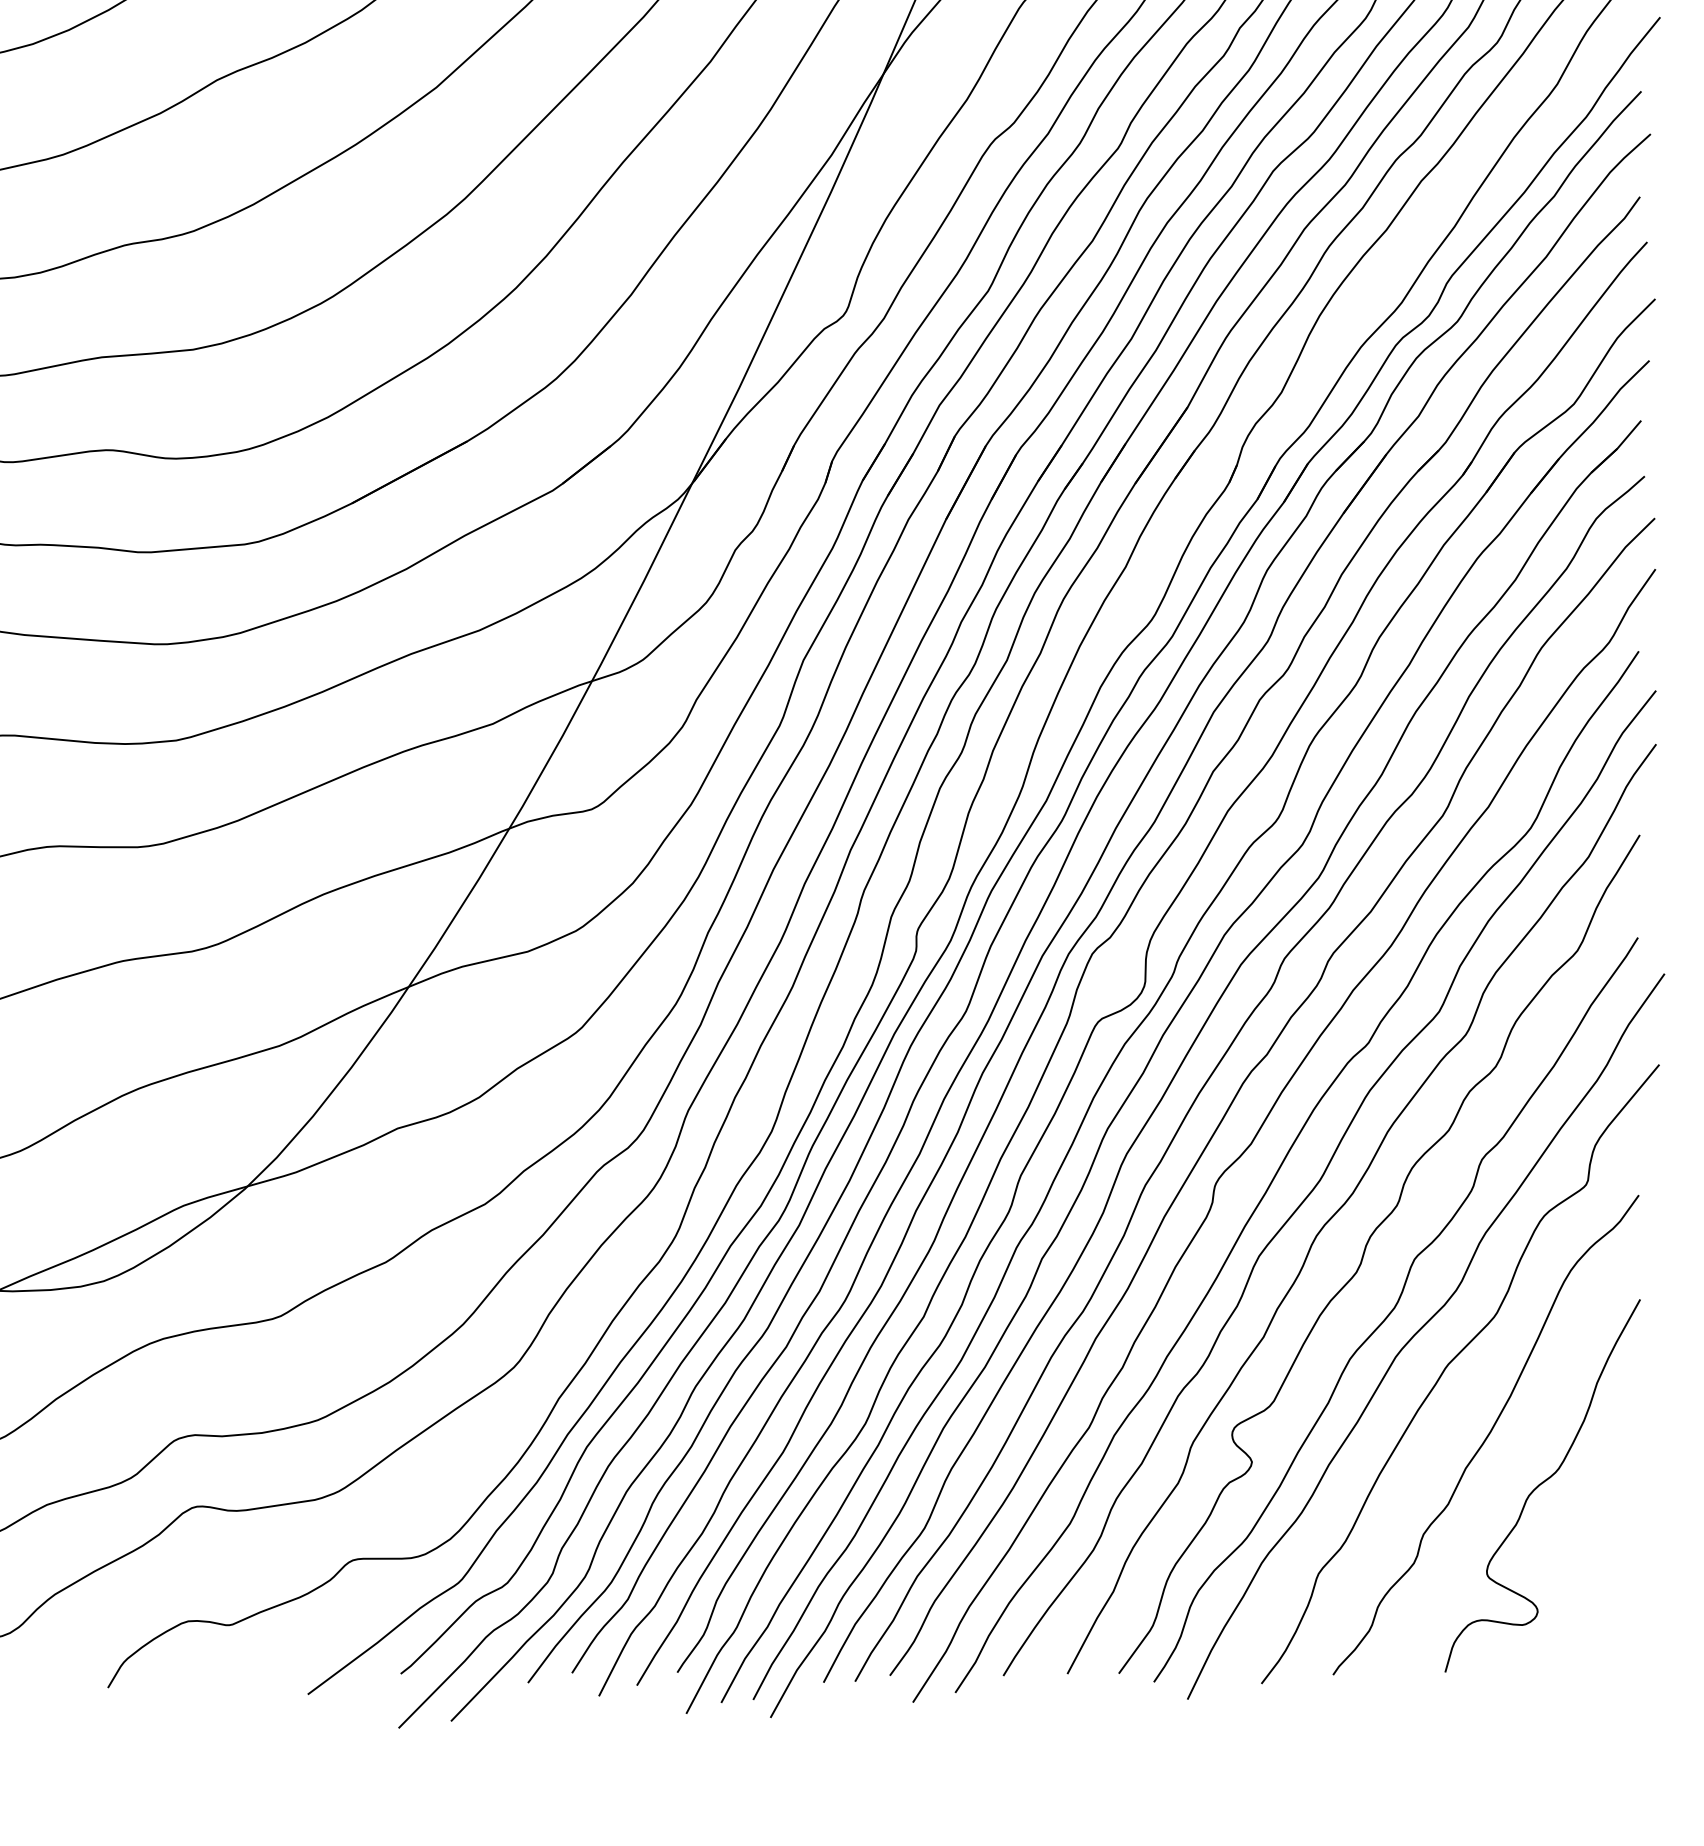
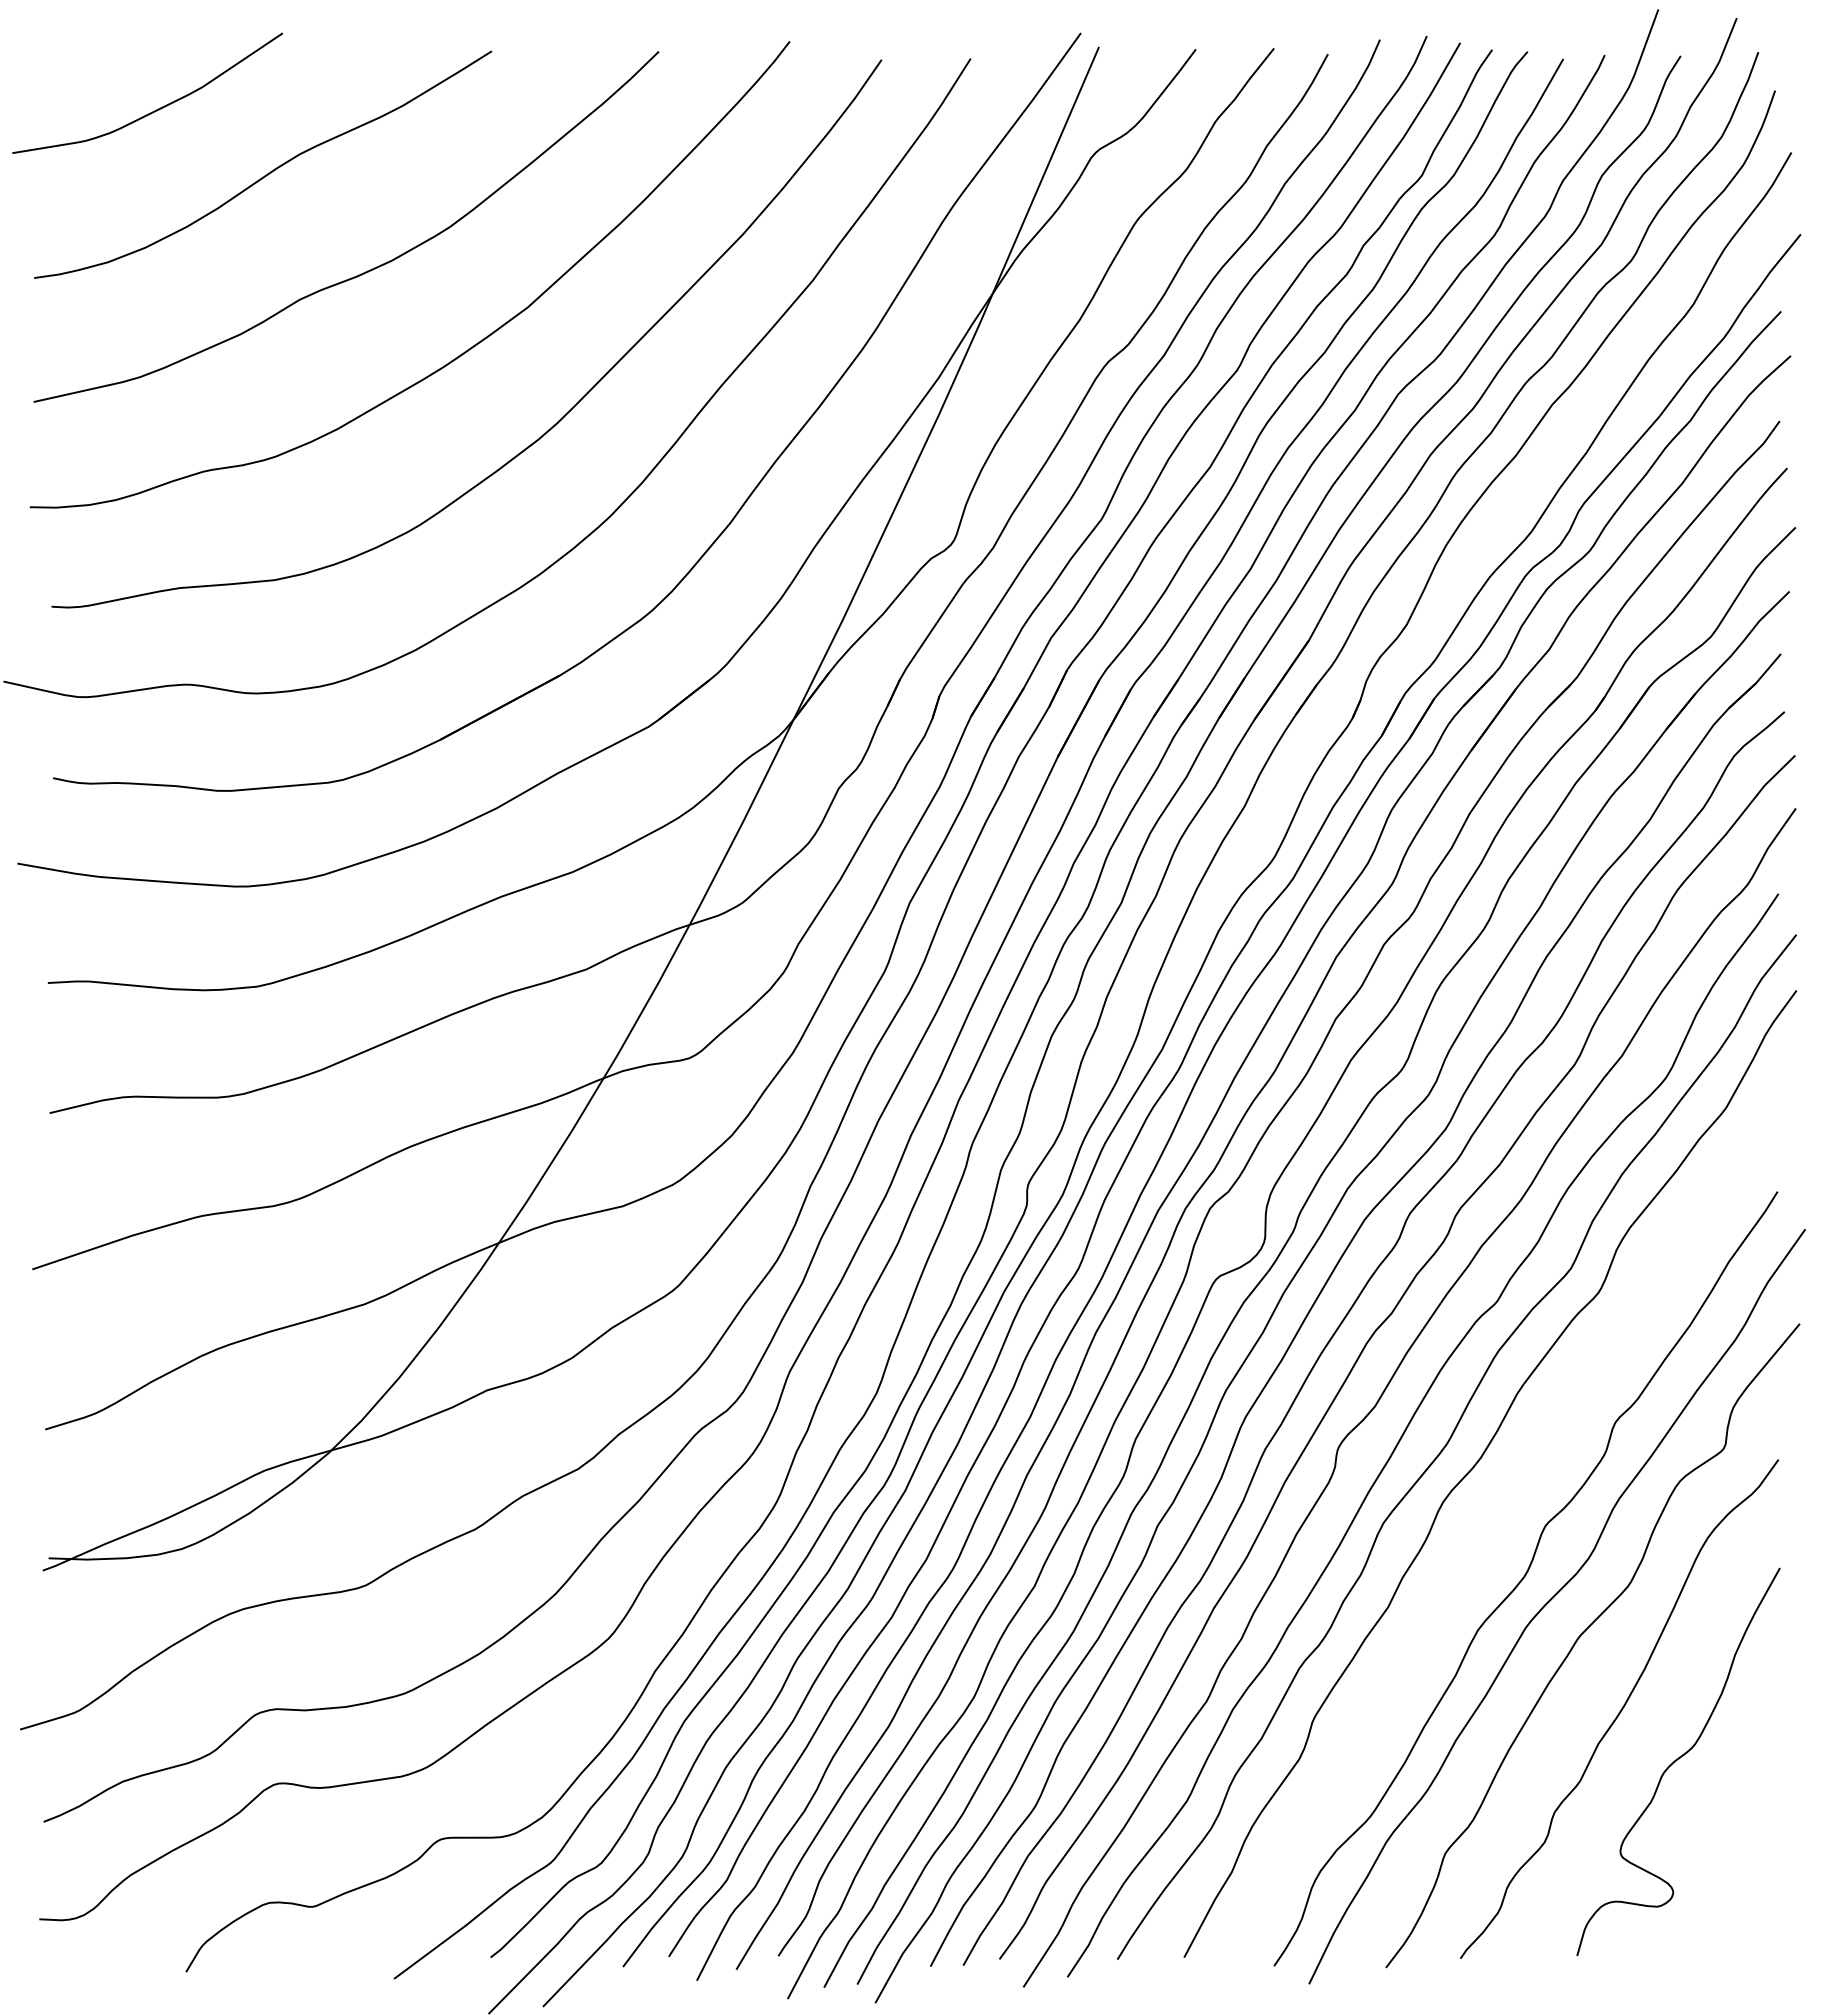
curve: (1366, 1247) -> (1495, 1514), removed

